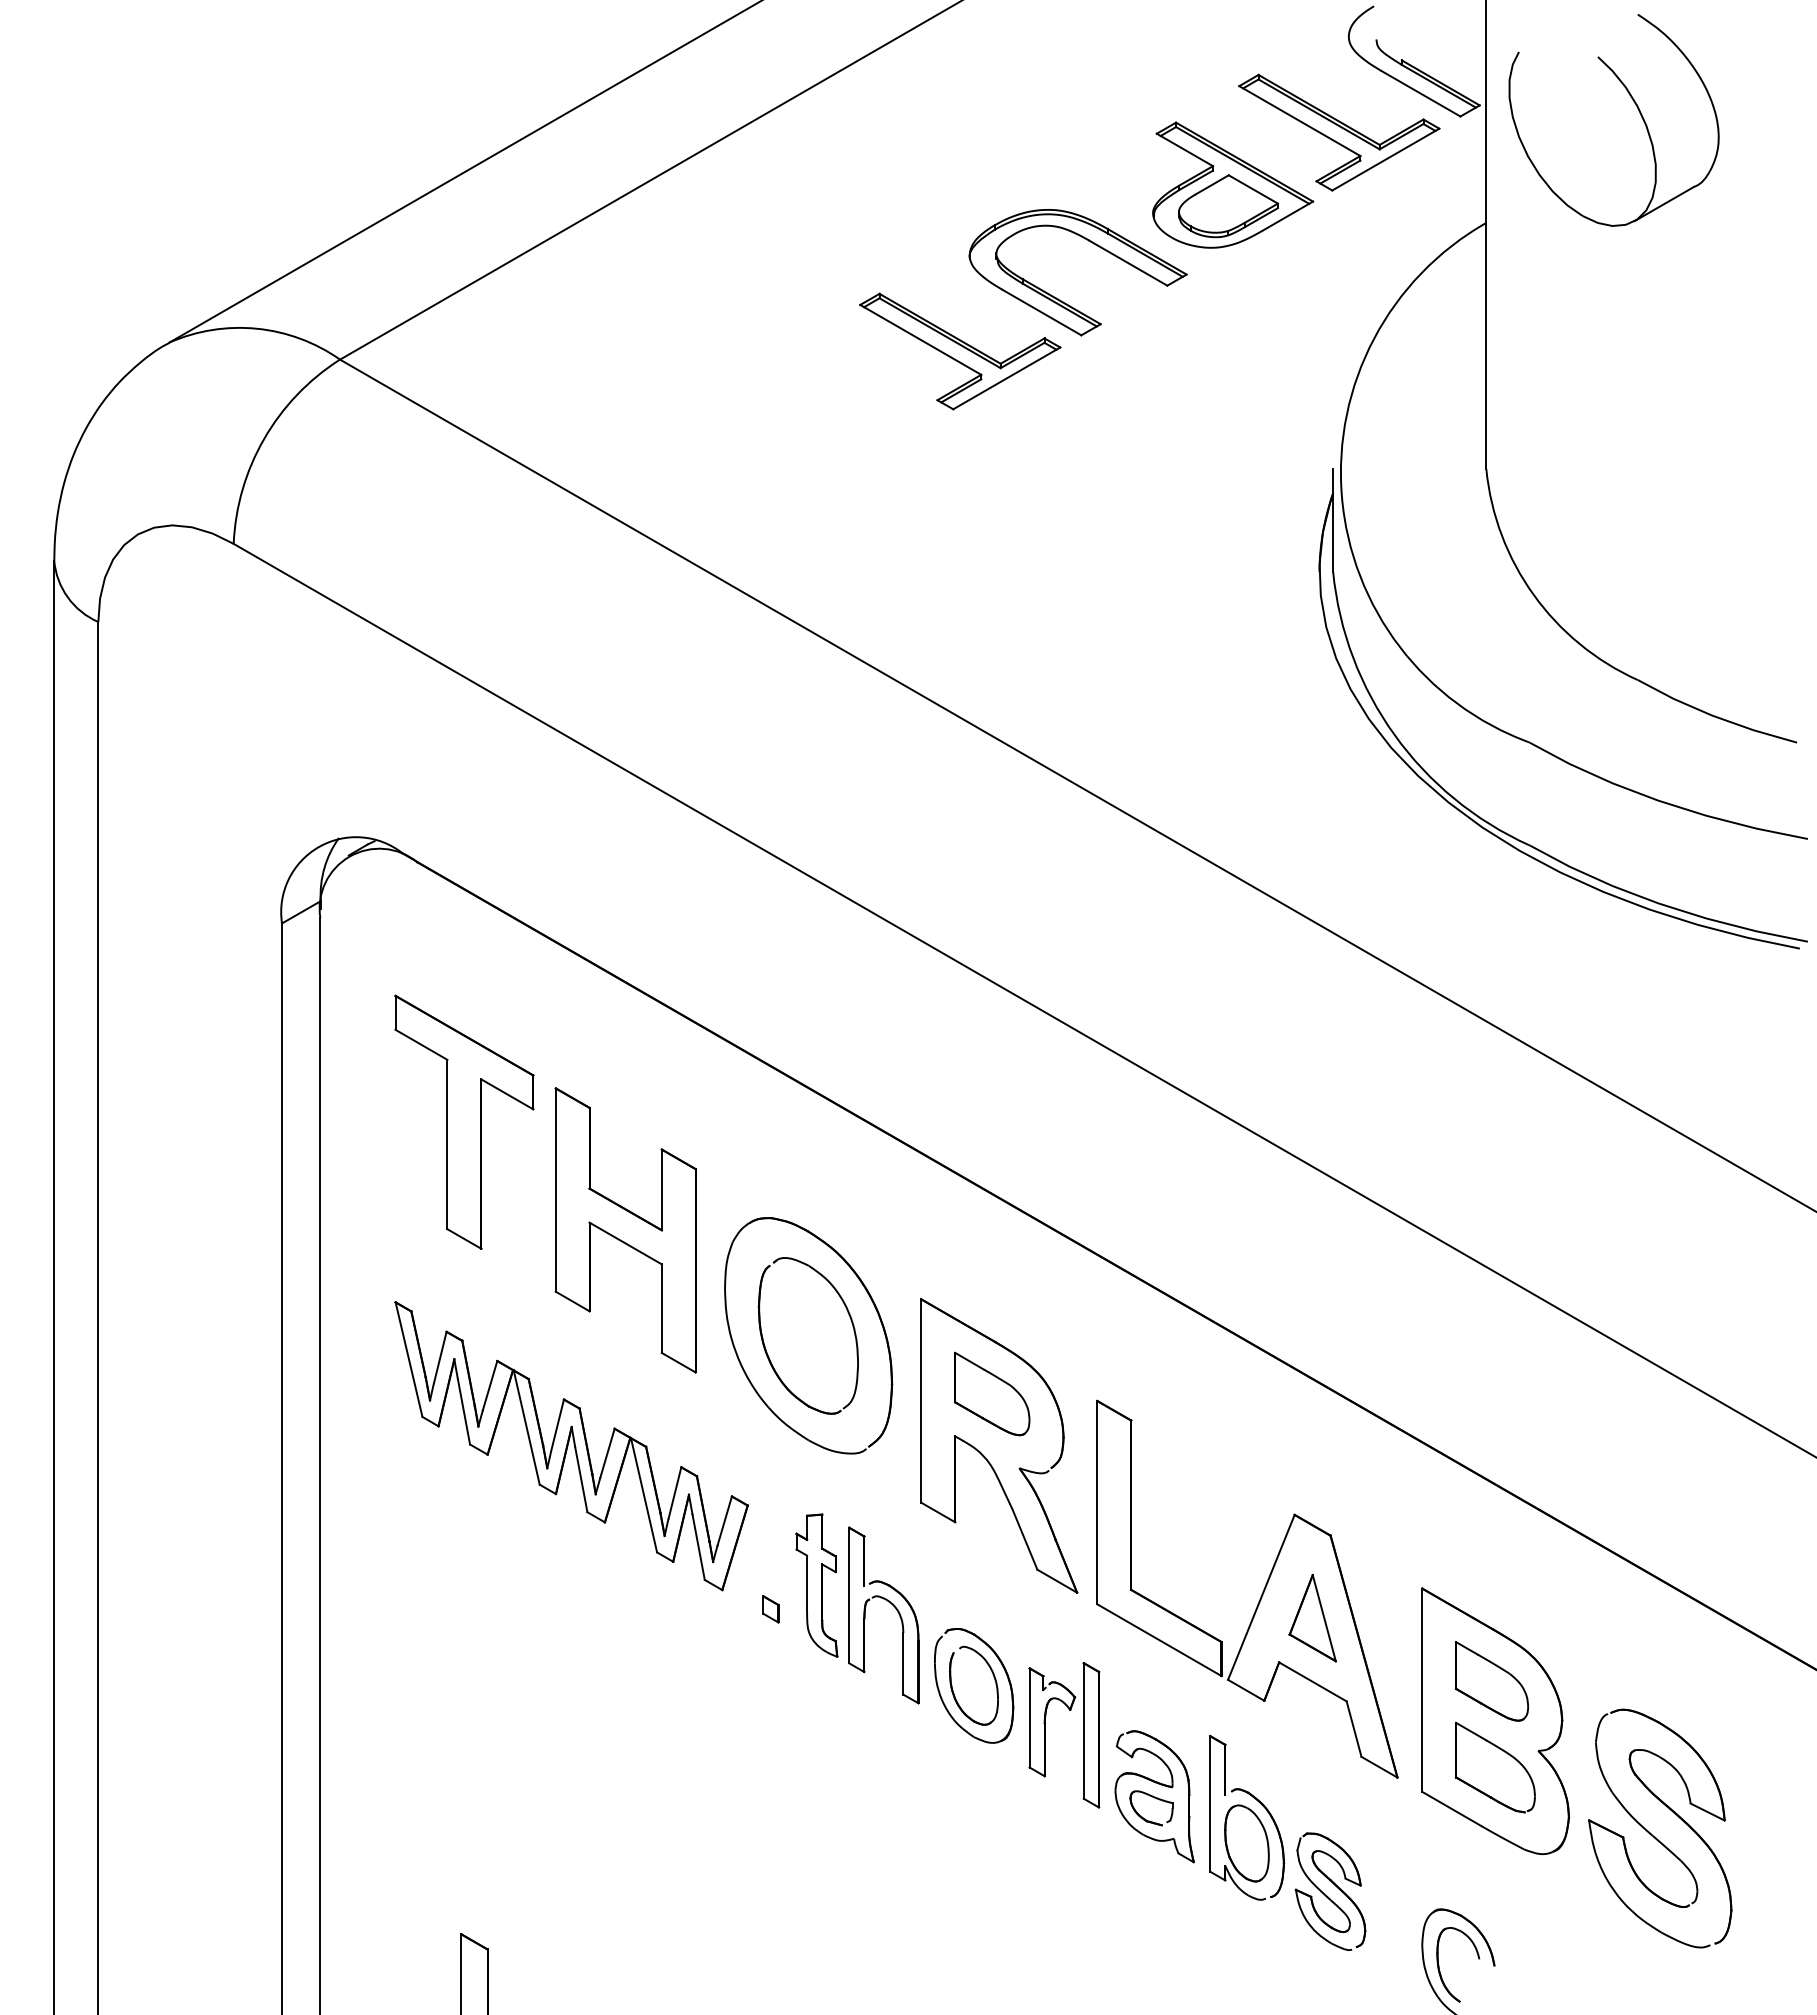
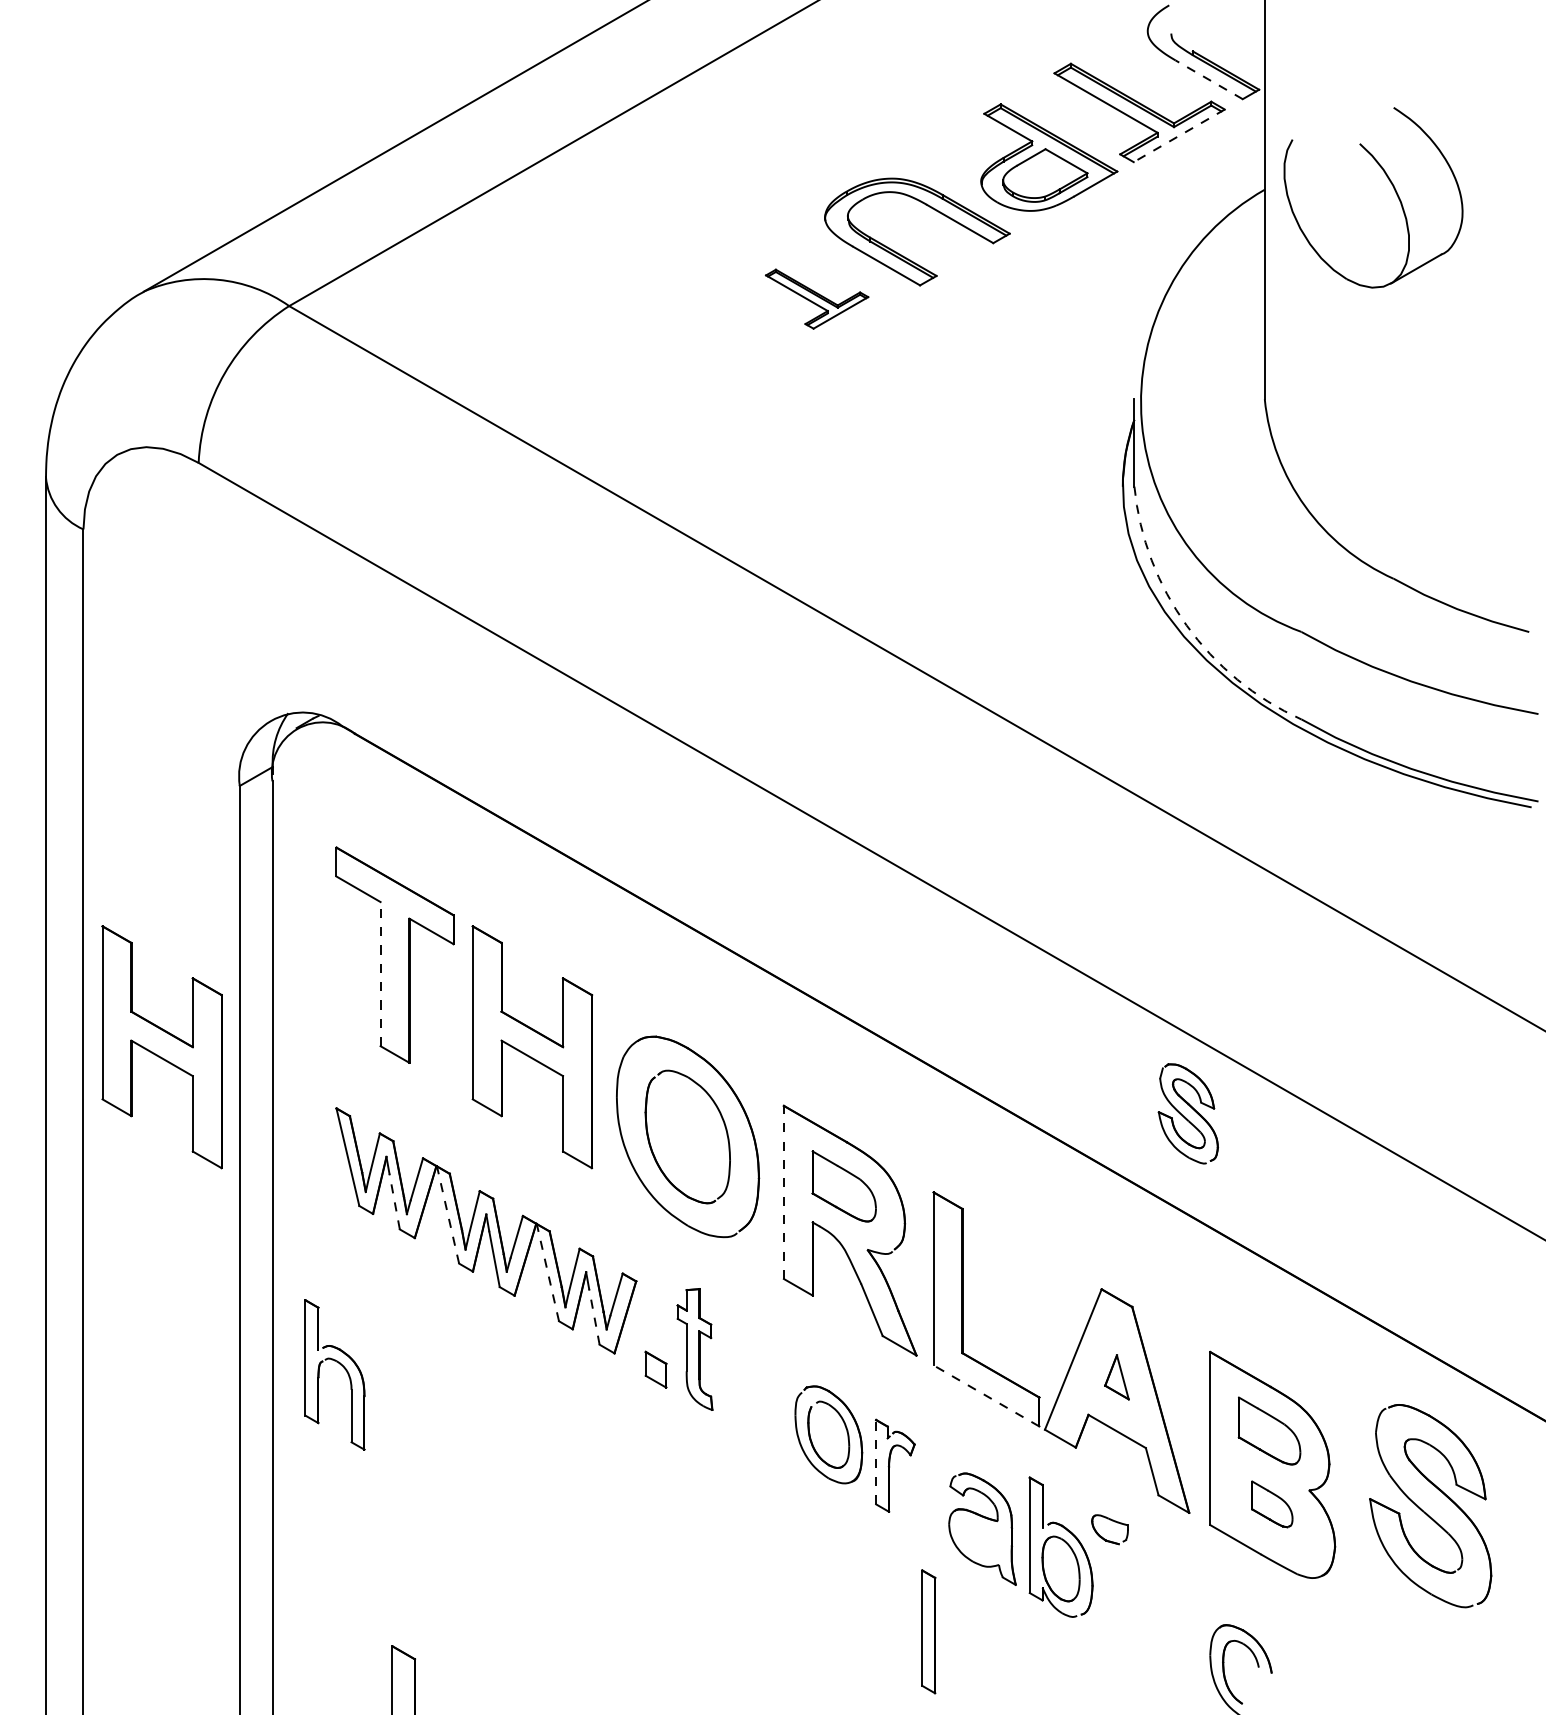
line: (1420, 93) -> (1208, 79), solid -> dashed
part: (1637, 109) -> (1393, 188), moved
line: (1385, 159) -> (1178, 135), solid -> dashed
part: (960, 351) -> (817, 299), size x0.6
arc: (1394, 734) -> (1186, 625), solid -> dashed
line: (447, 1144) -> (380, 974), solid -> dashed
part: (190, 1230) -> (161, 1047), added
line: (921, 1401) -> (784, 1192), solid -> dashed
line: (463, 1411) -> (394, 1201), solid -> dashed
line: (526, 1427) -> (447, 1214), solid -> dashed
line: (643, 1494) -> (547, 1271), solid -> dashed
line: (698, 1546) -> (594, 1316), solid -> dashed
part: (770, 1609) -> (655, 1369), size x1.6
part: (895, 1609) -> (344, 1369), moved
part: (1312, 1618) -> (1116, 1377), size x0.6
line: (1159, 1640) -> (986, 1396), solid -> dashed
line: (1029, 1717) -> (875, 1461), solid -> dashed
part: (1091, 1735) -> (928, 1632), moved
part: (1494, 1767) -> (1271, 1504), size x0.6
part: (1156, 1799) -> (1114, 1522), moved
part: (1655, 1836) -> (1426, 1512), moved
part: (1330, 1891) -> (1188, 1113), moved

